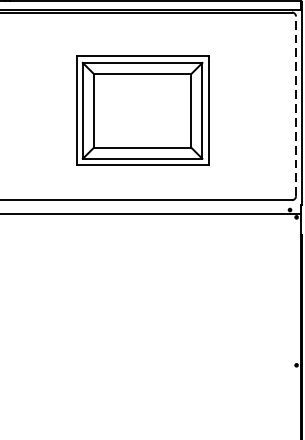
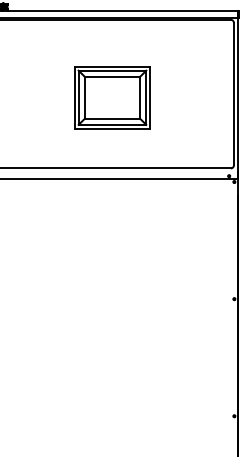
line: (295, 105) -> (233, 93), dashed -> solid
part: (142, 110) -> (112, 97), size x0.71

